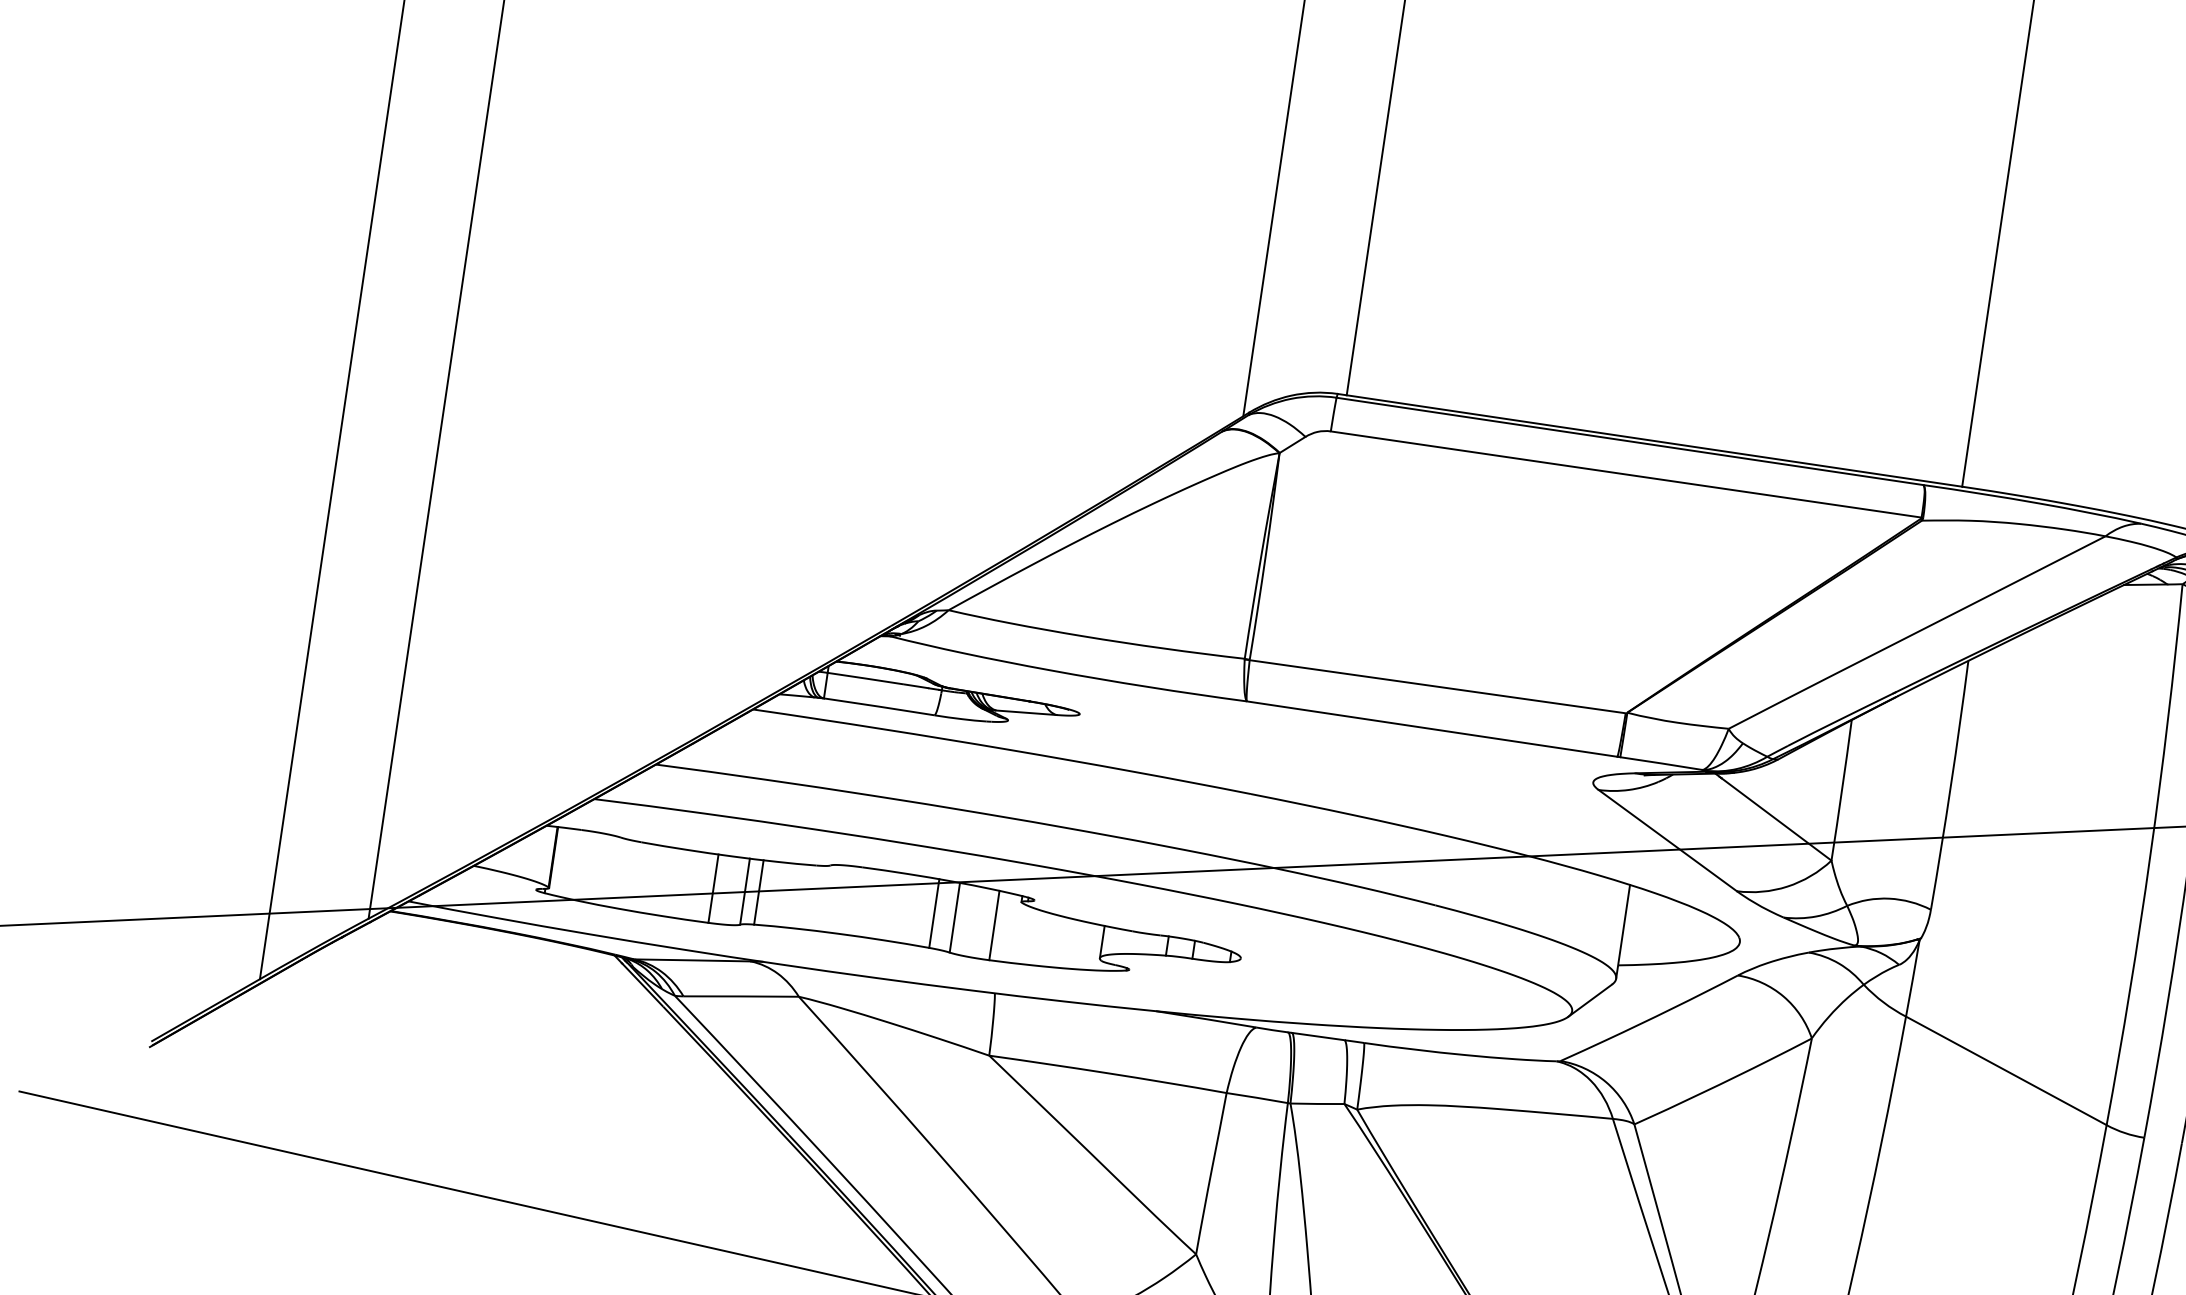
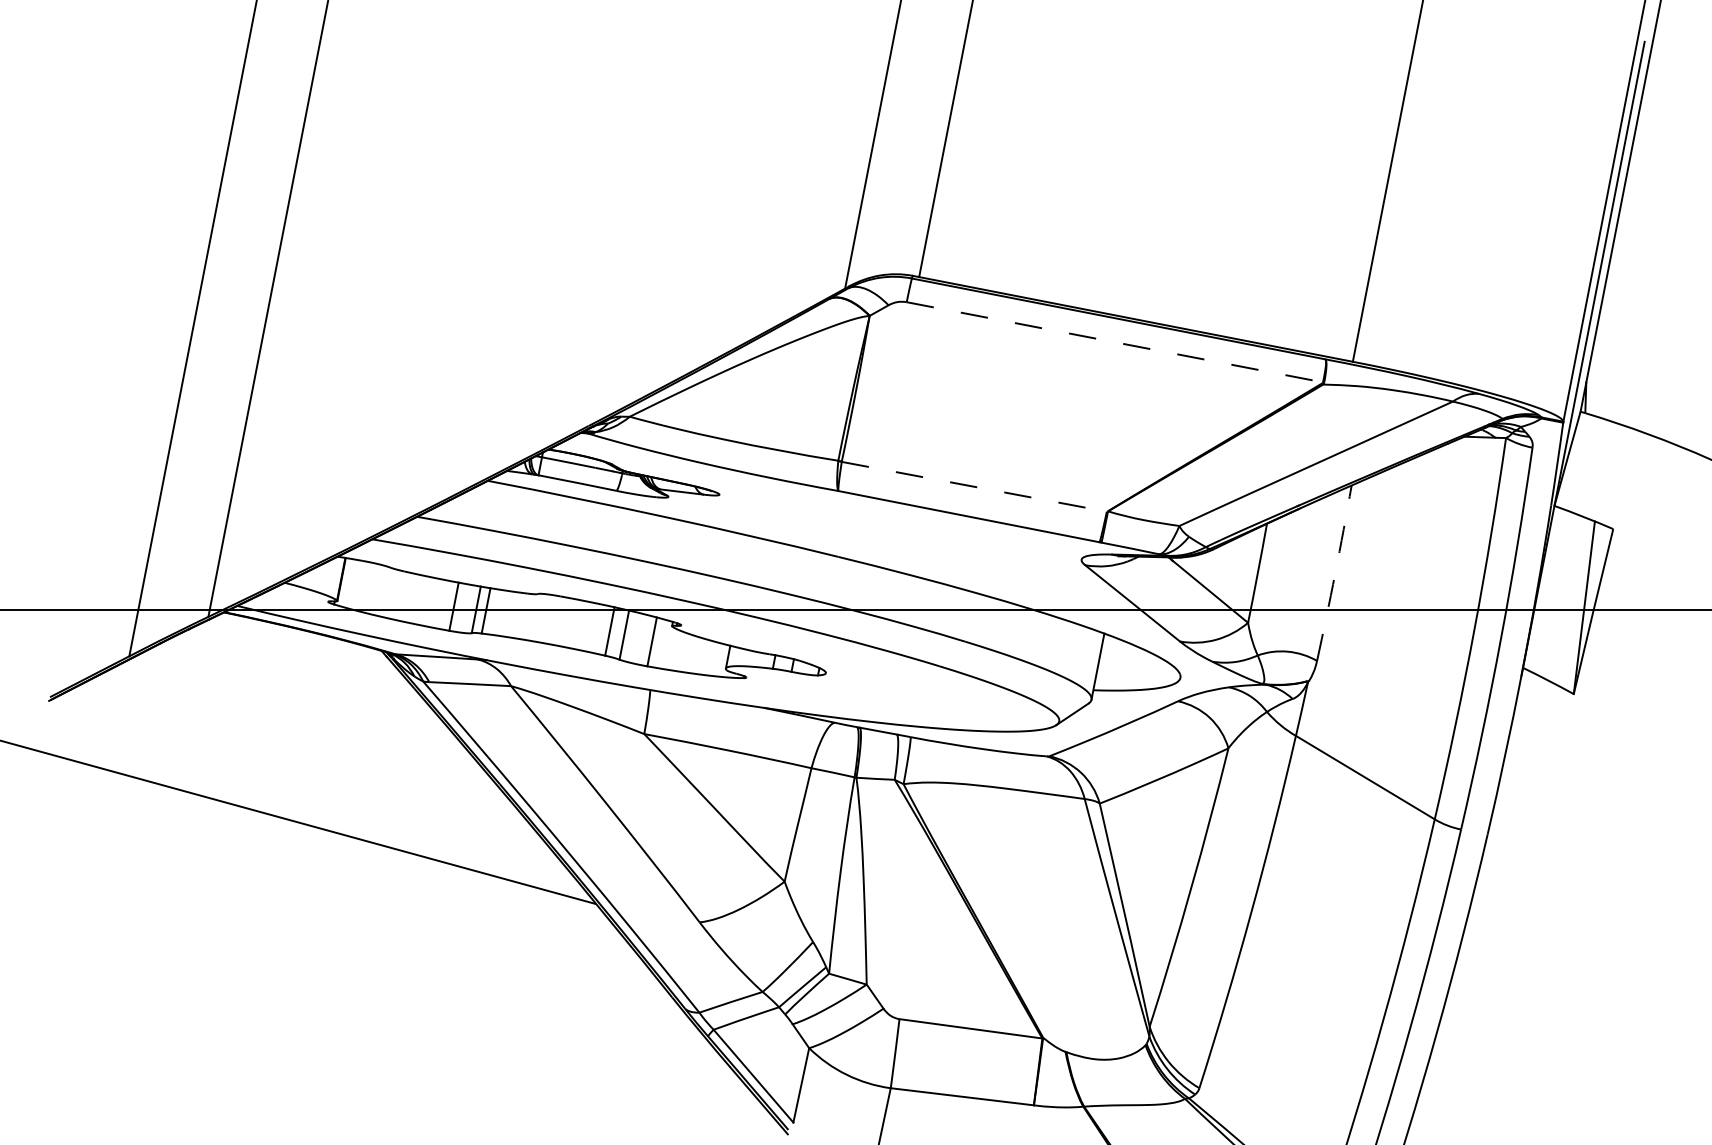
line: (1625, 474) -> (1114, 342), solid -> dashed
line: (1437, 686) -> (974, 486), solid -> dashed
arc: (1951, 785) -> (1335, 573), solid -> dashed

